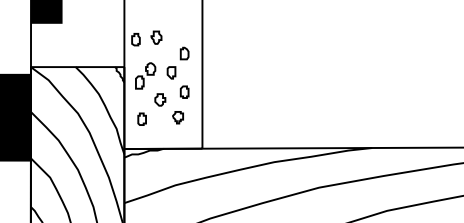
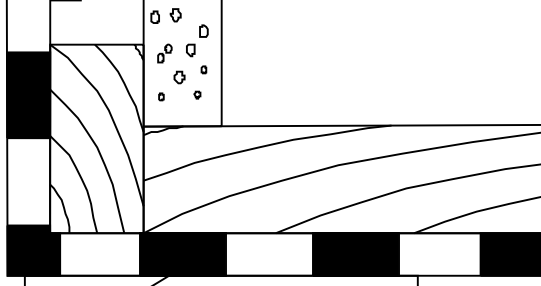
part: (145, 75) -> (164, 53), size x0.7
part: (184, 91) -> (203, 69), size x0.6
part: (178, 116) -> (197, 94), size x0.6
part: (142, 118) -> (161, 96), size x0.6

